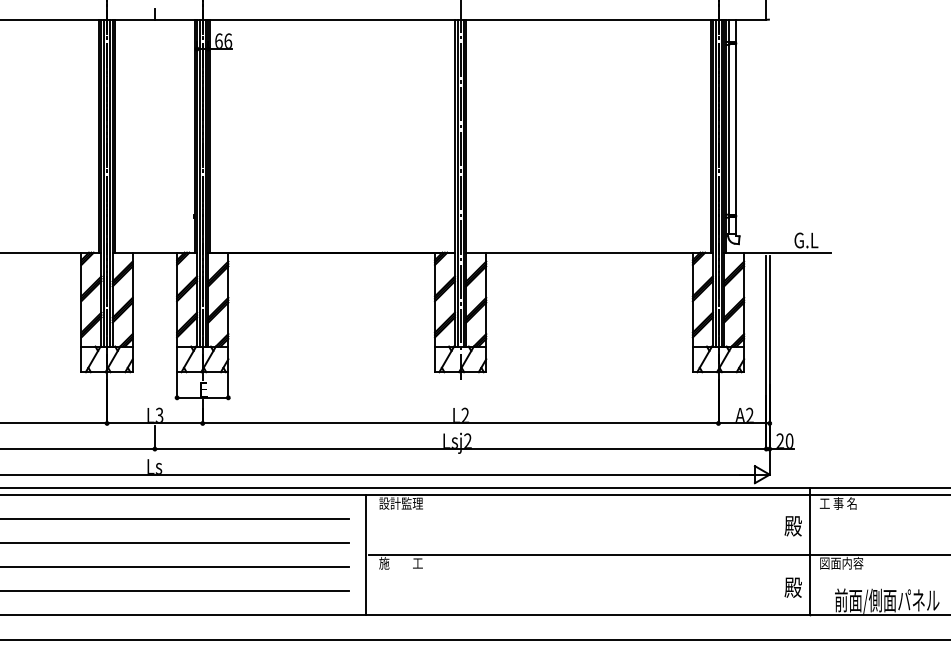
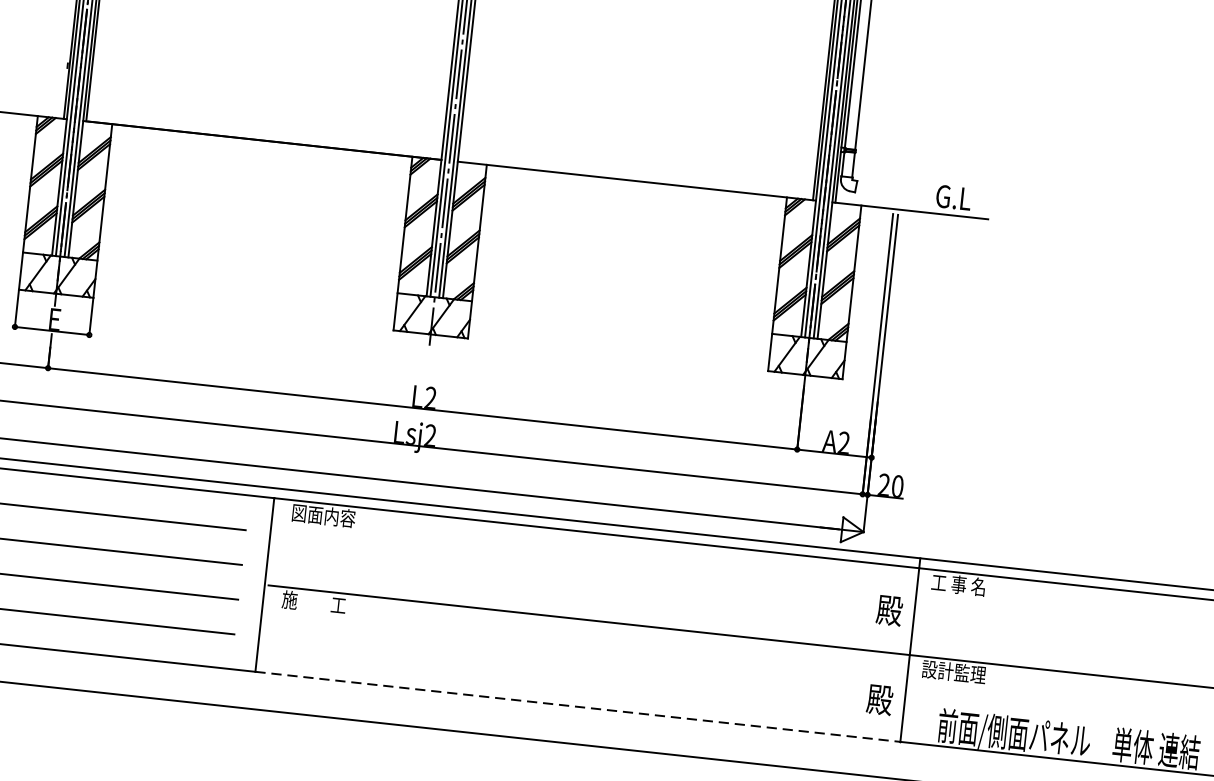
text: (400, 503) -> (322, 515), 設計監理 -> 図面内容
text: (841, 562) -> (953, 670), 図面内容 -> 設計監理
line: (588, 614) -> (578, 706), solid -> dashed

